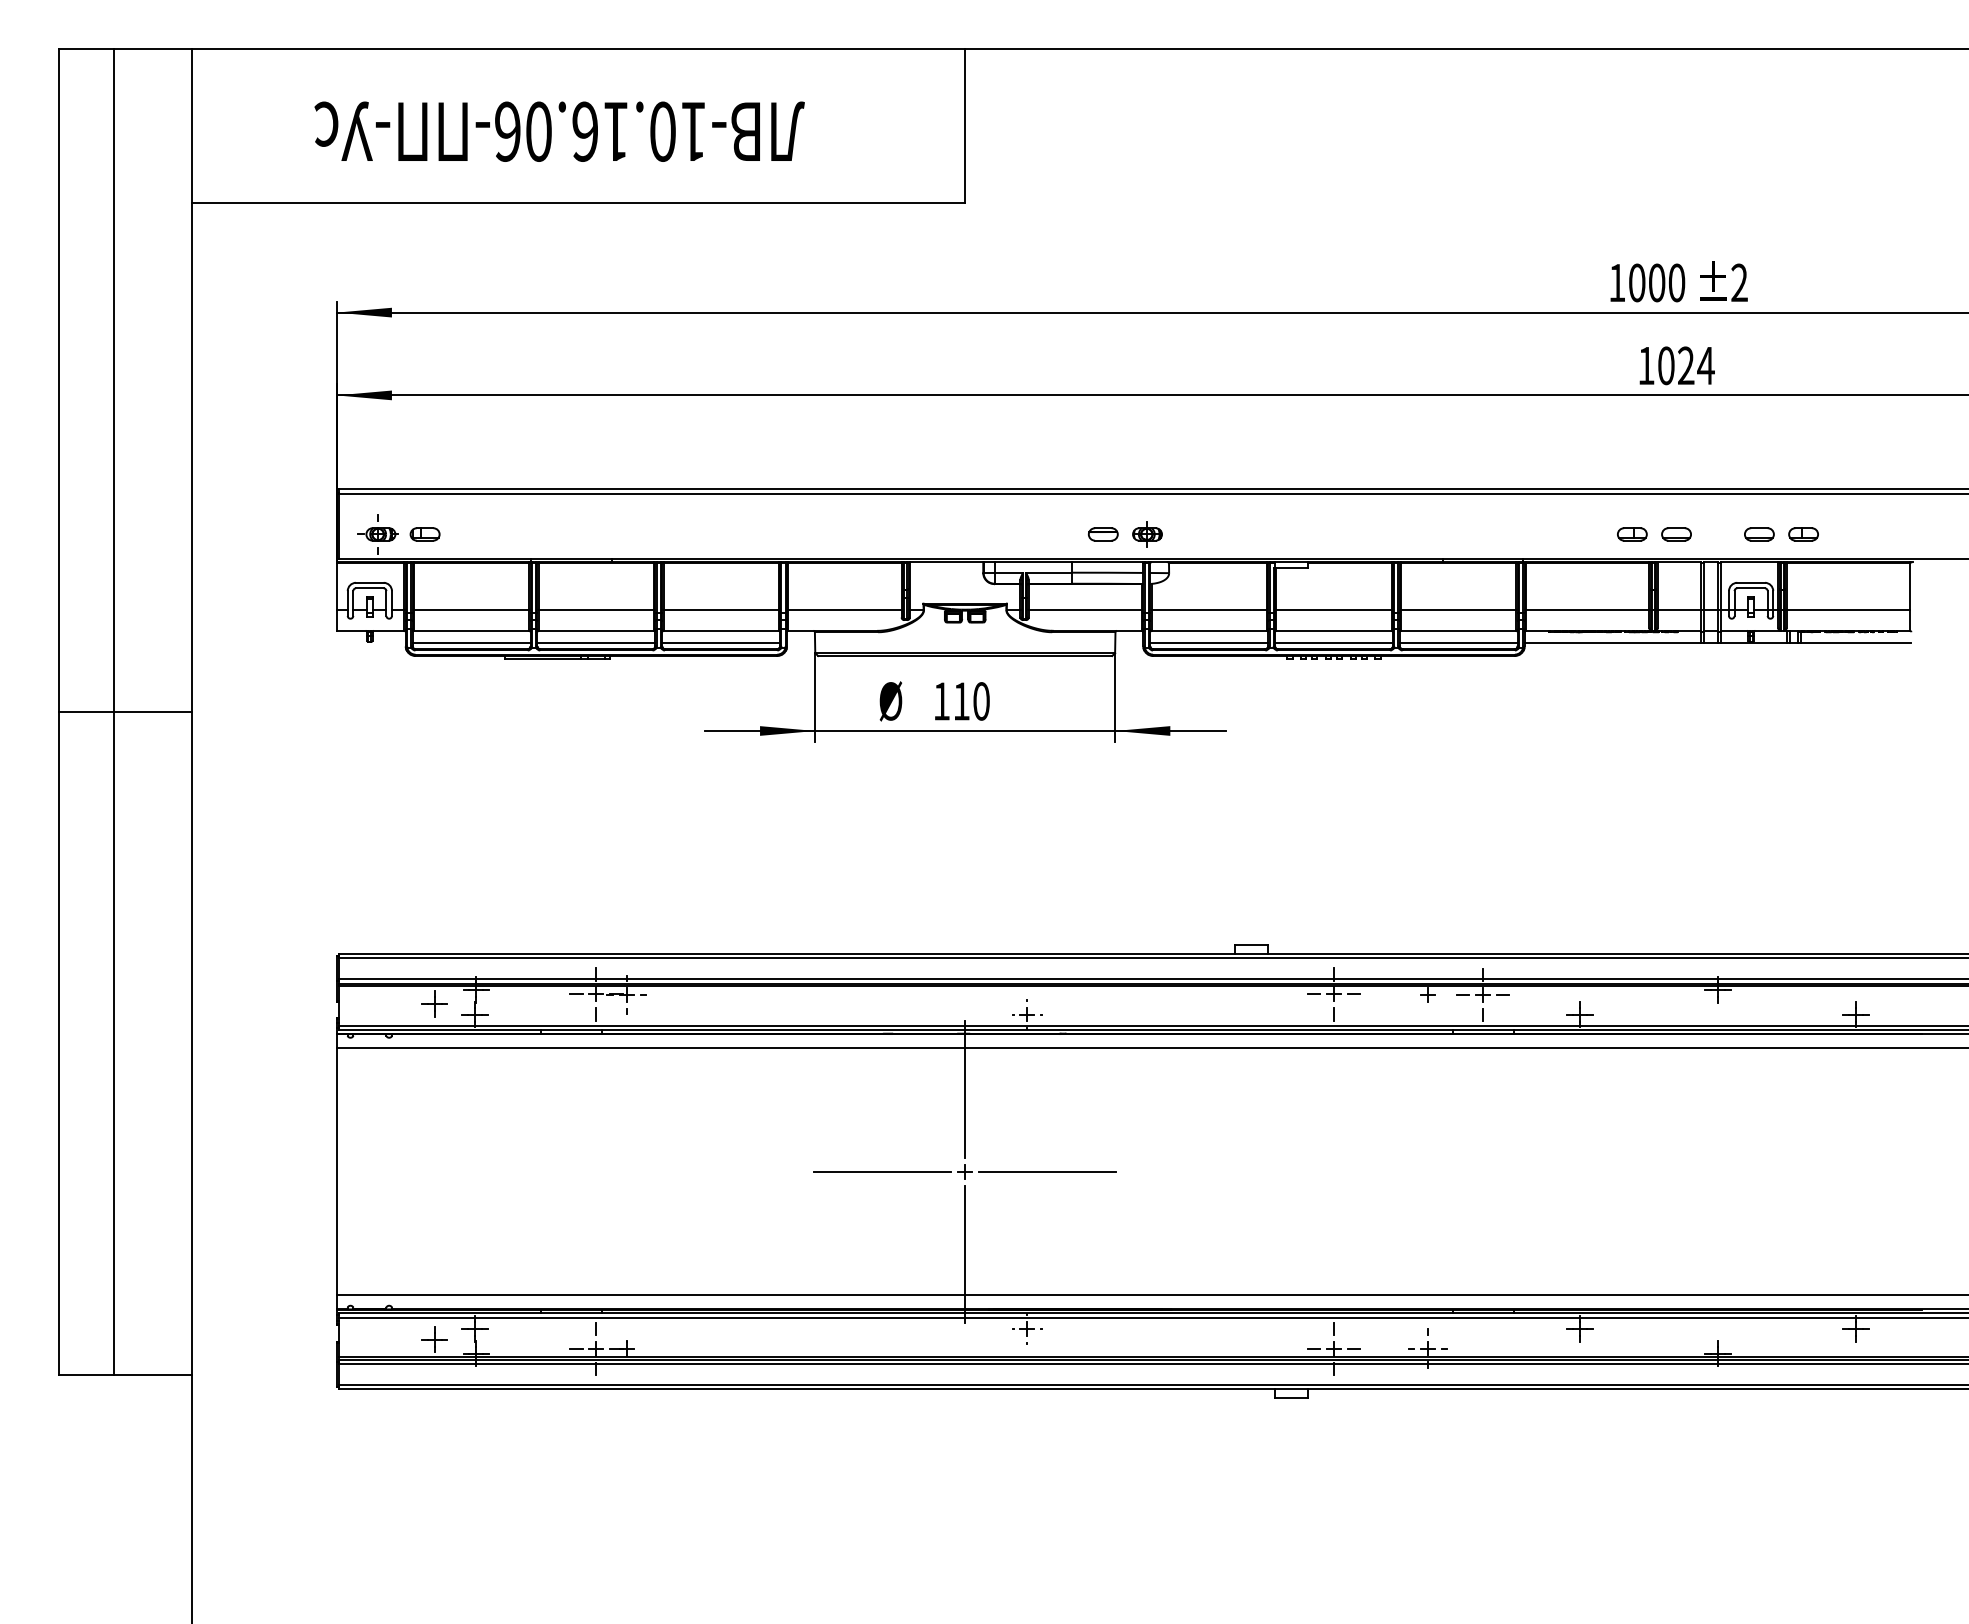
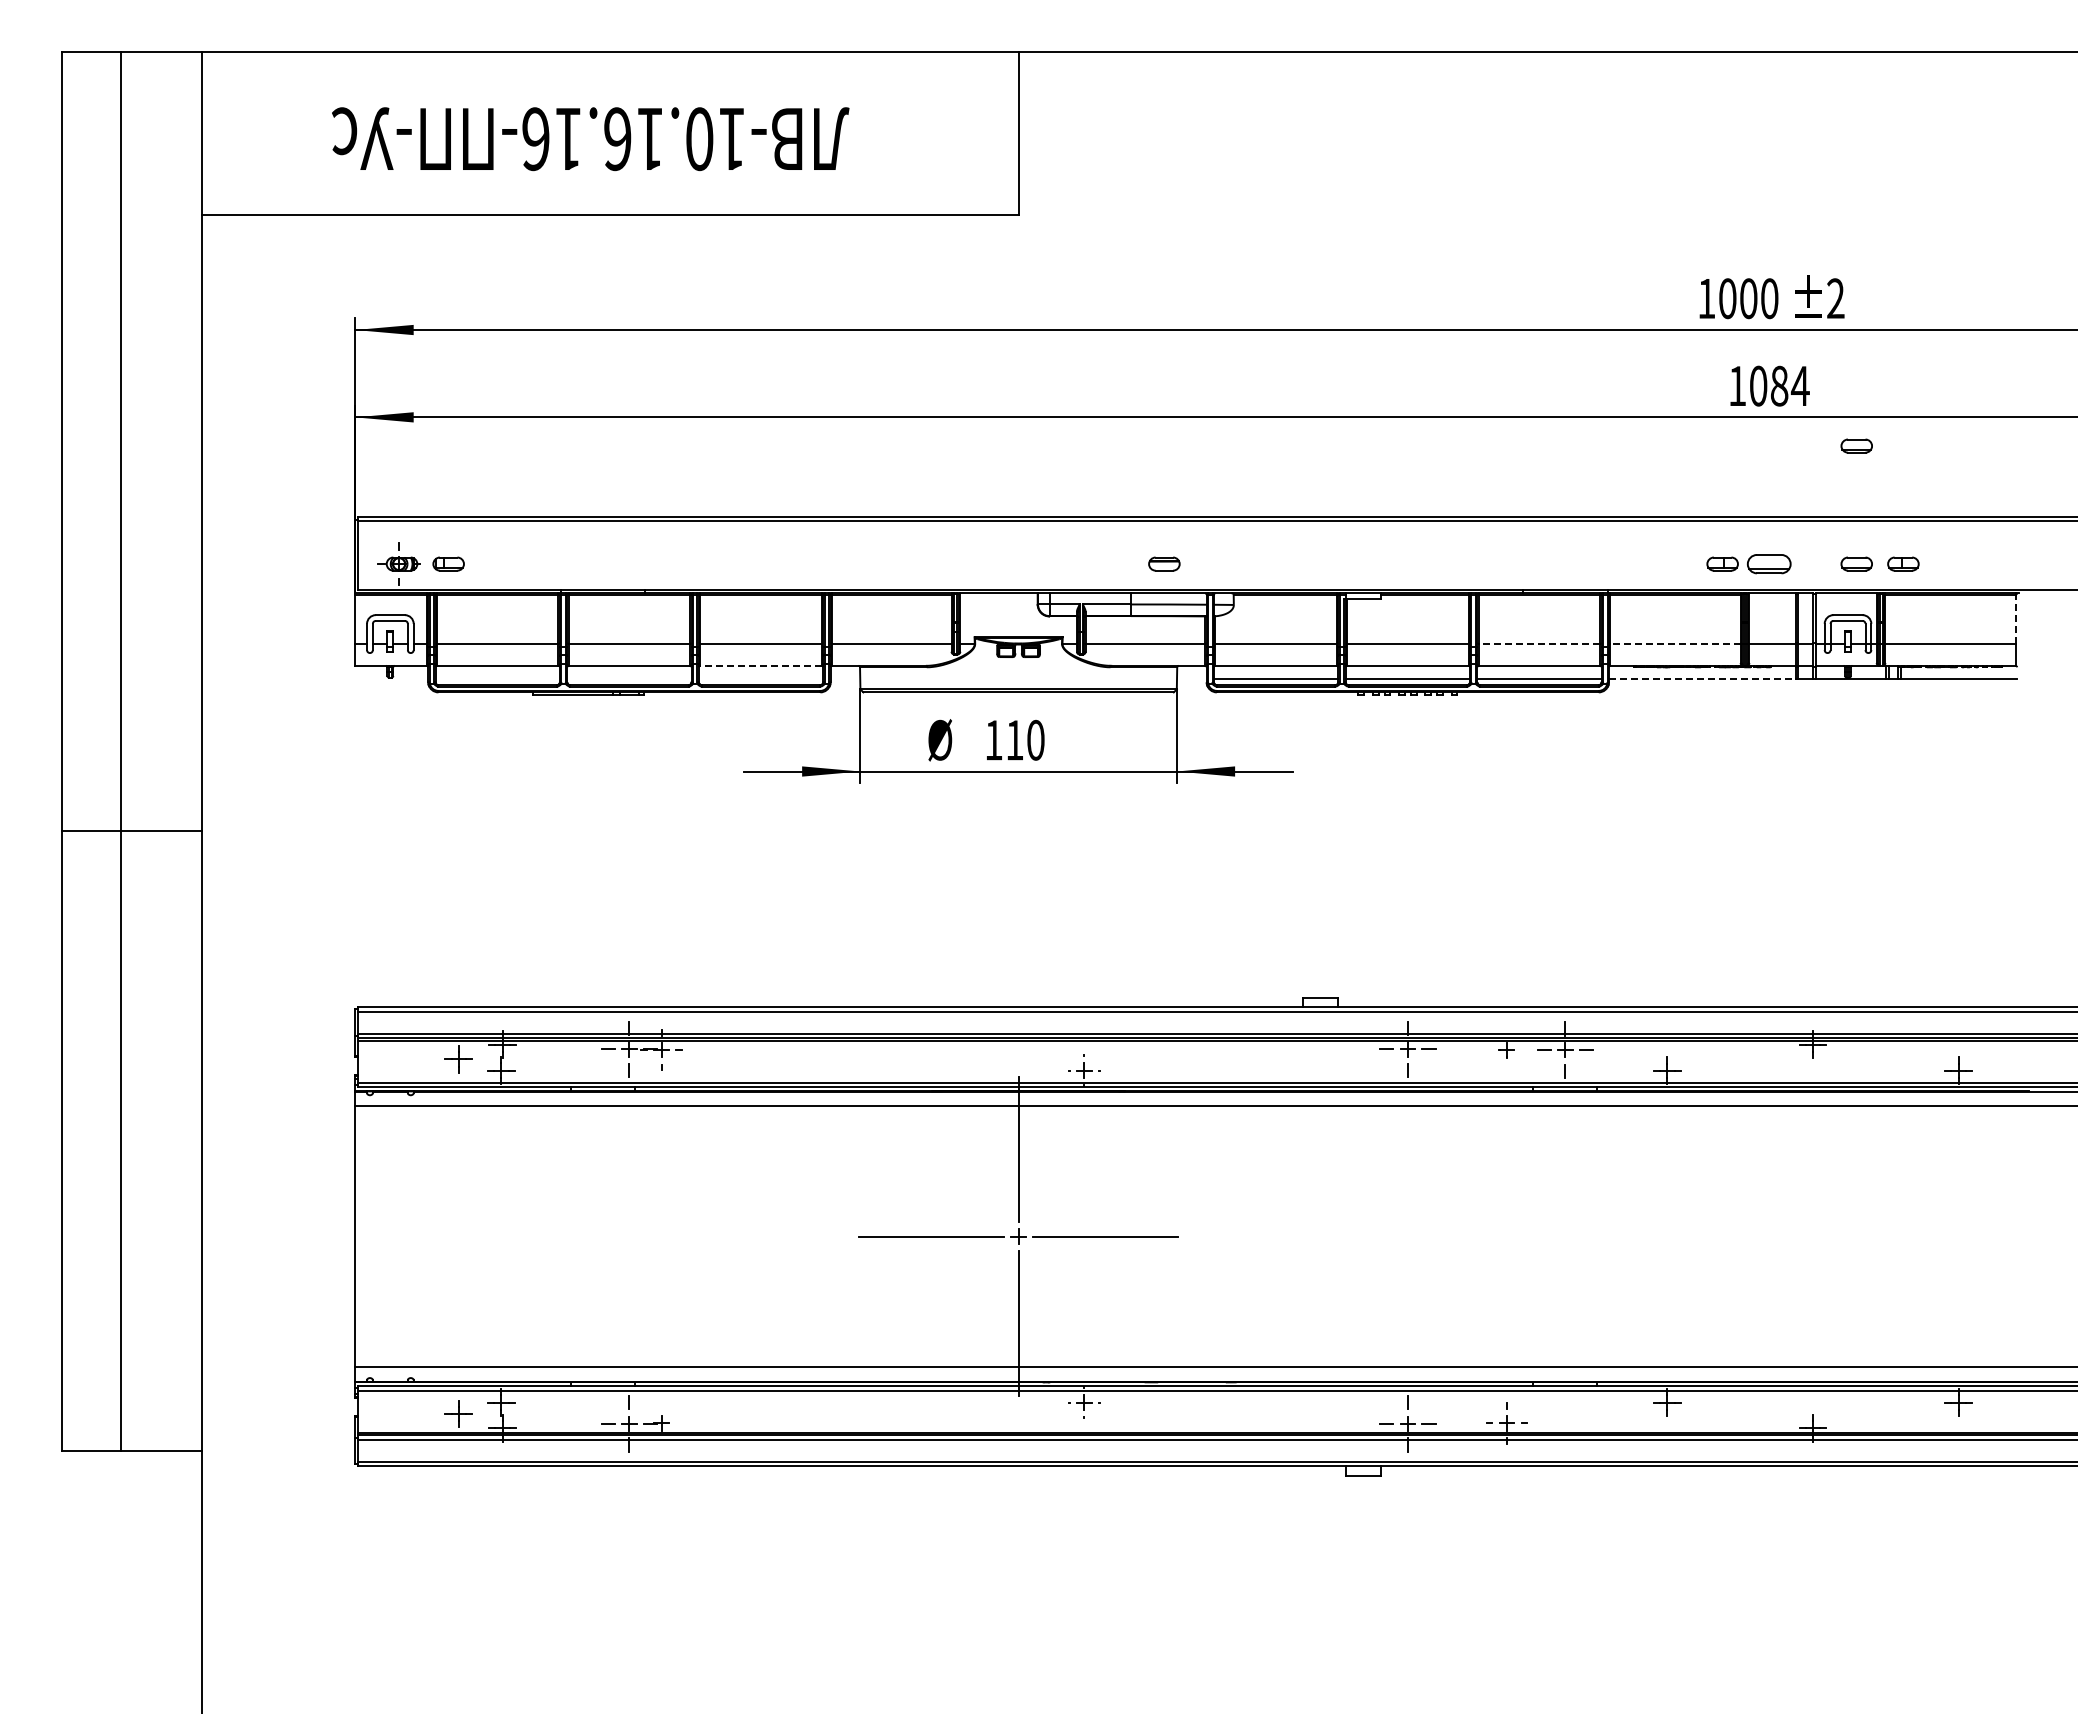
text: (538, 132) -> (568, 139), -10.16.06- -> -10.16.16-
text: (1686, 365) -> (1779, 385), 1024 -> 1084
part: (1759, 422) -> (1856, 445), added
part: (1676, 533) -> (1769, 563), size x1.4
part: (1147, 534) -> (1210, 564), removed
line: (1909, 585) -> (2015, 618), solid -> dashed
line: (1458, 609) -> (1539, 643), solid -> dashed
line: (1587, 609) -> (1675, 643), solid -> dashed
line: (721, 630) -> (761, 665), solid -> dashed
line: (471, 642) -> (497, 678), removed
line: (596, 642) -> (629, 678), removed
line: (720, 642) -> (760, 678), removed
line: (1613, 642) -> (1702, 678), solid -> dashed
line: (125, 712) -> (132, 831), moved

